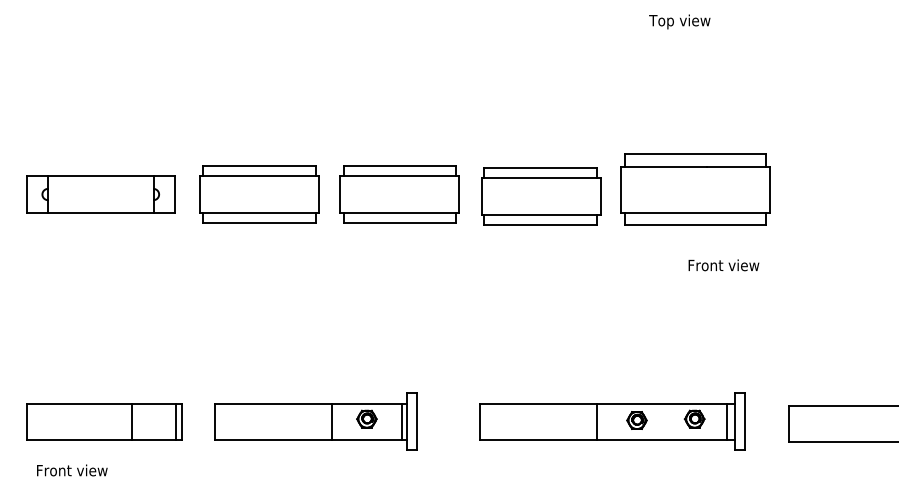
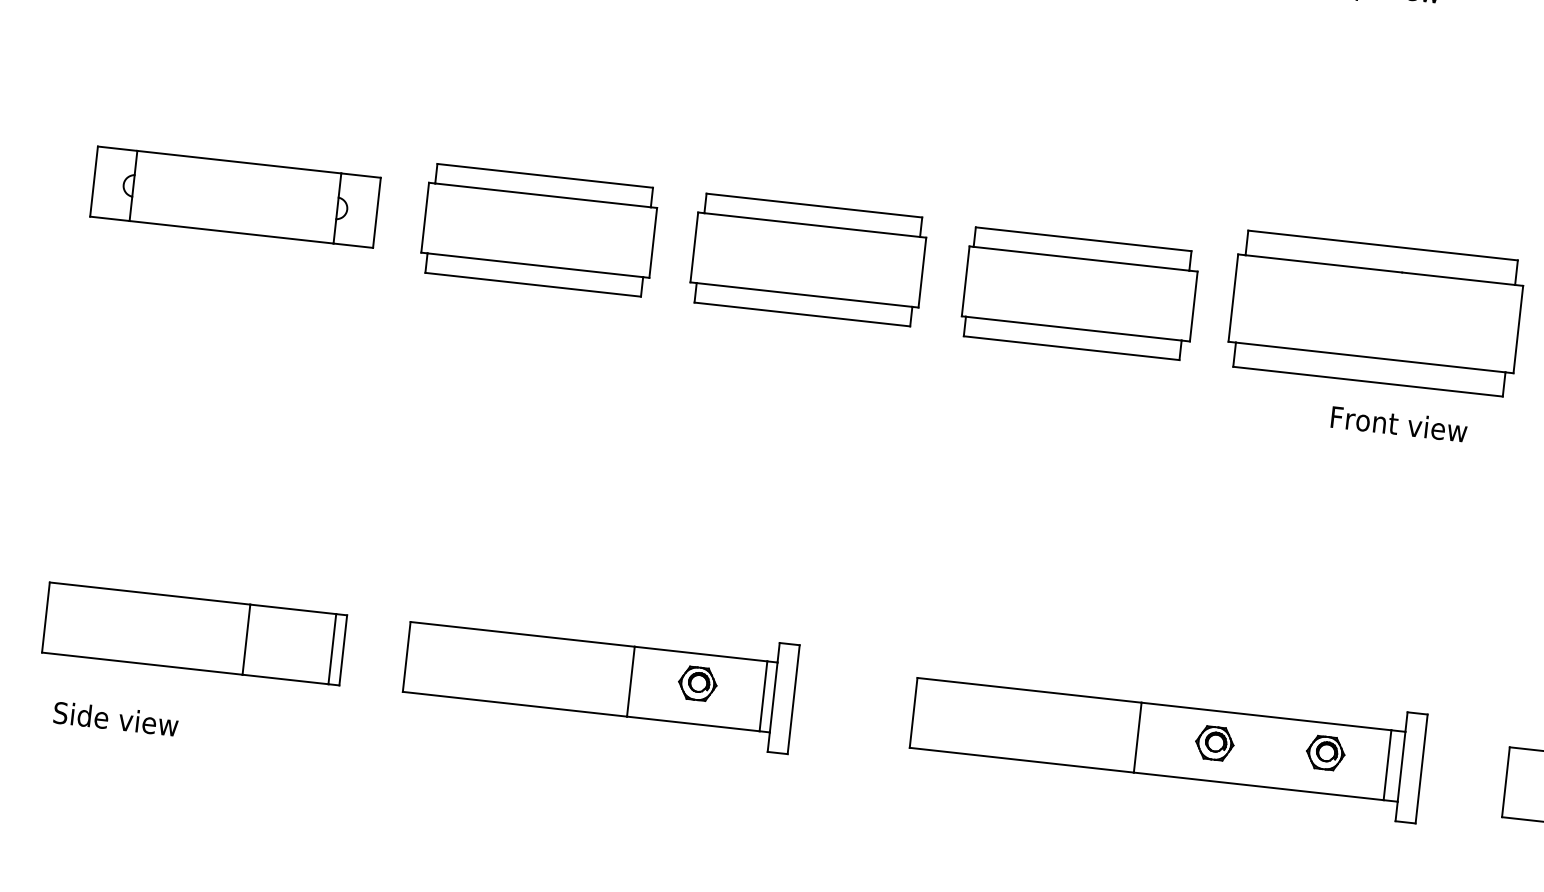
text: (723, 265) -> (1398, 424), moved
text: (71, 470) -> (121, 719), Front view -> Side view

